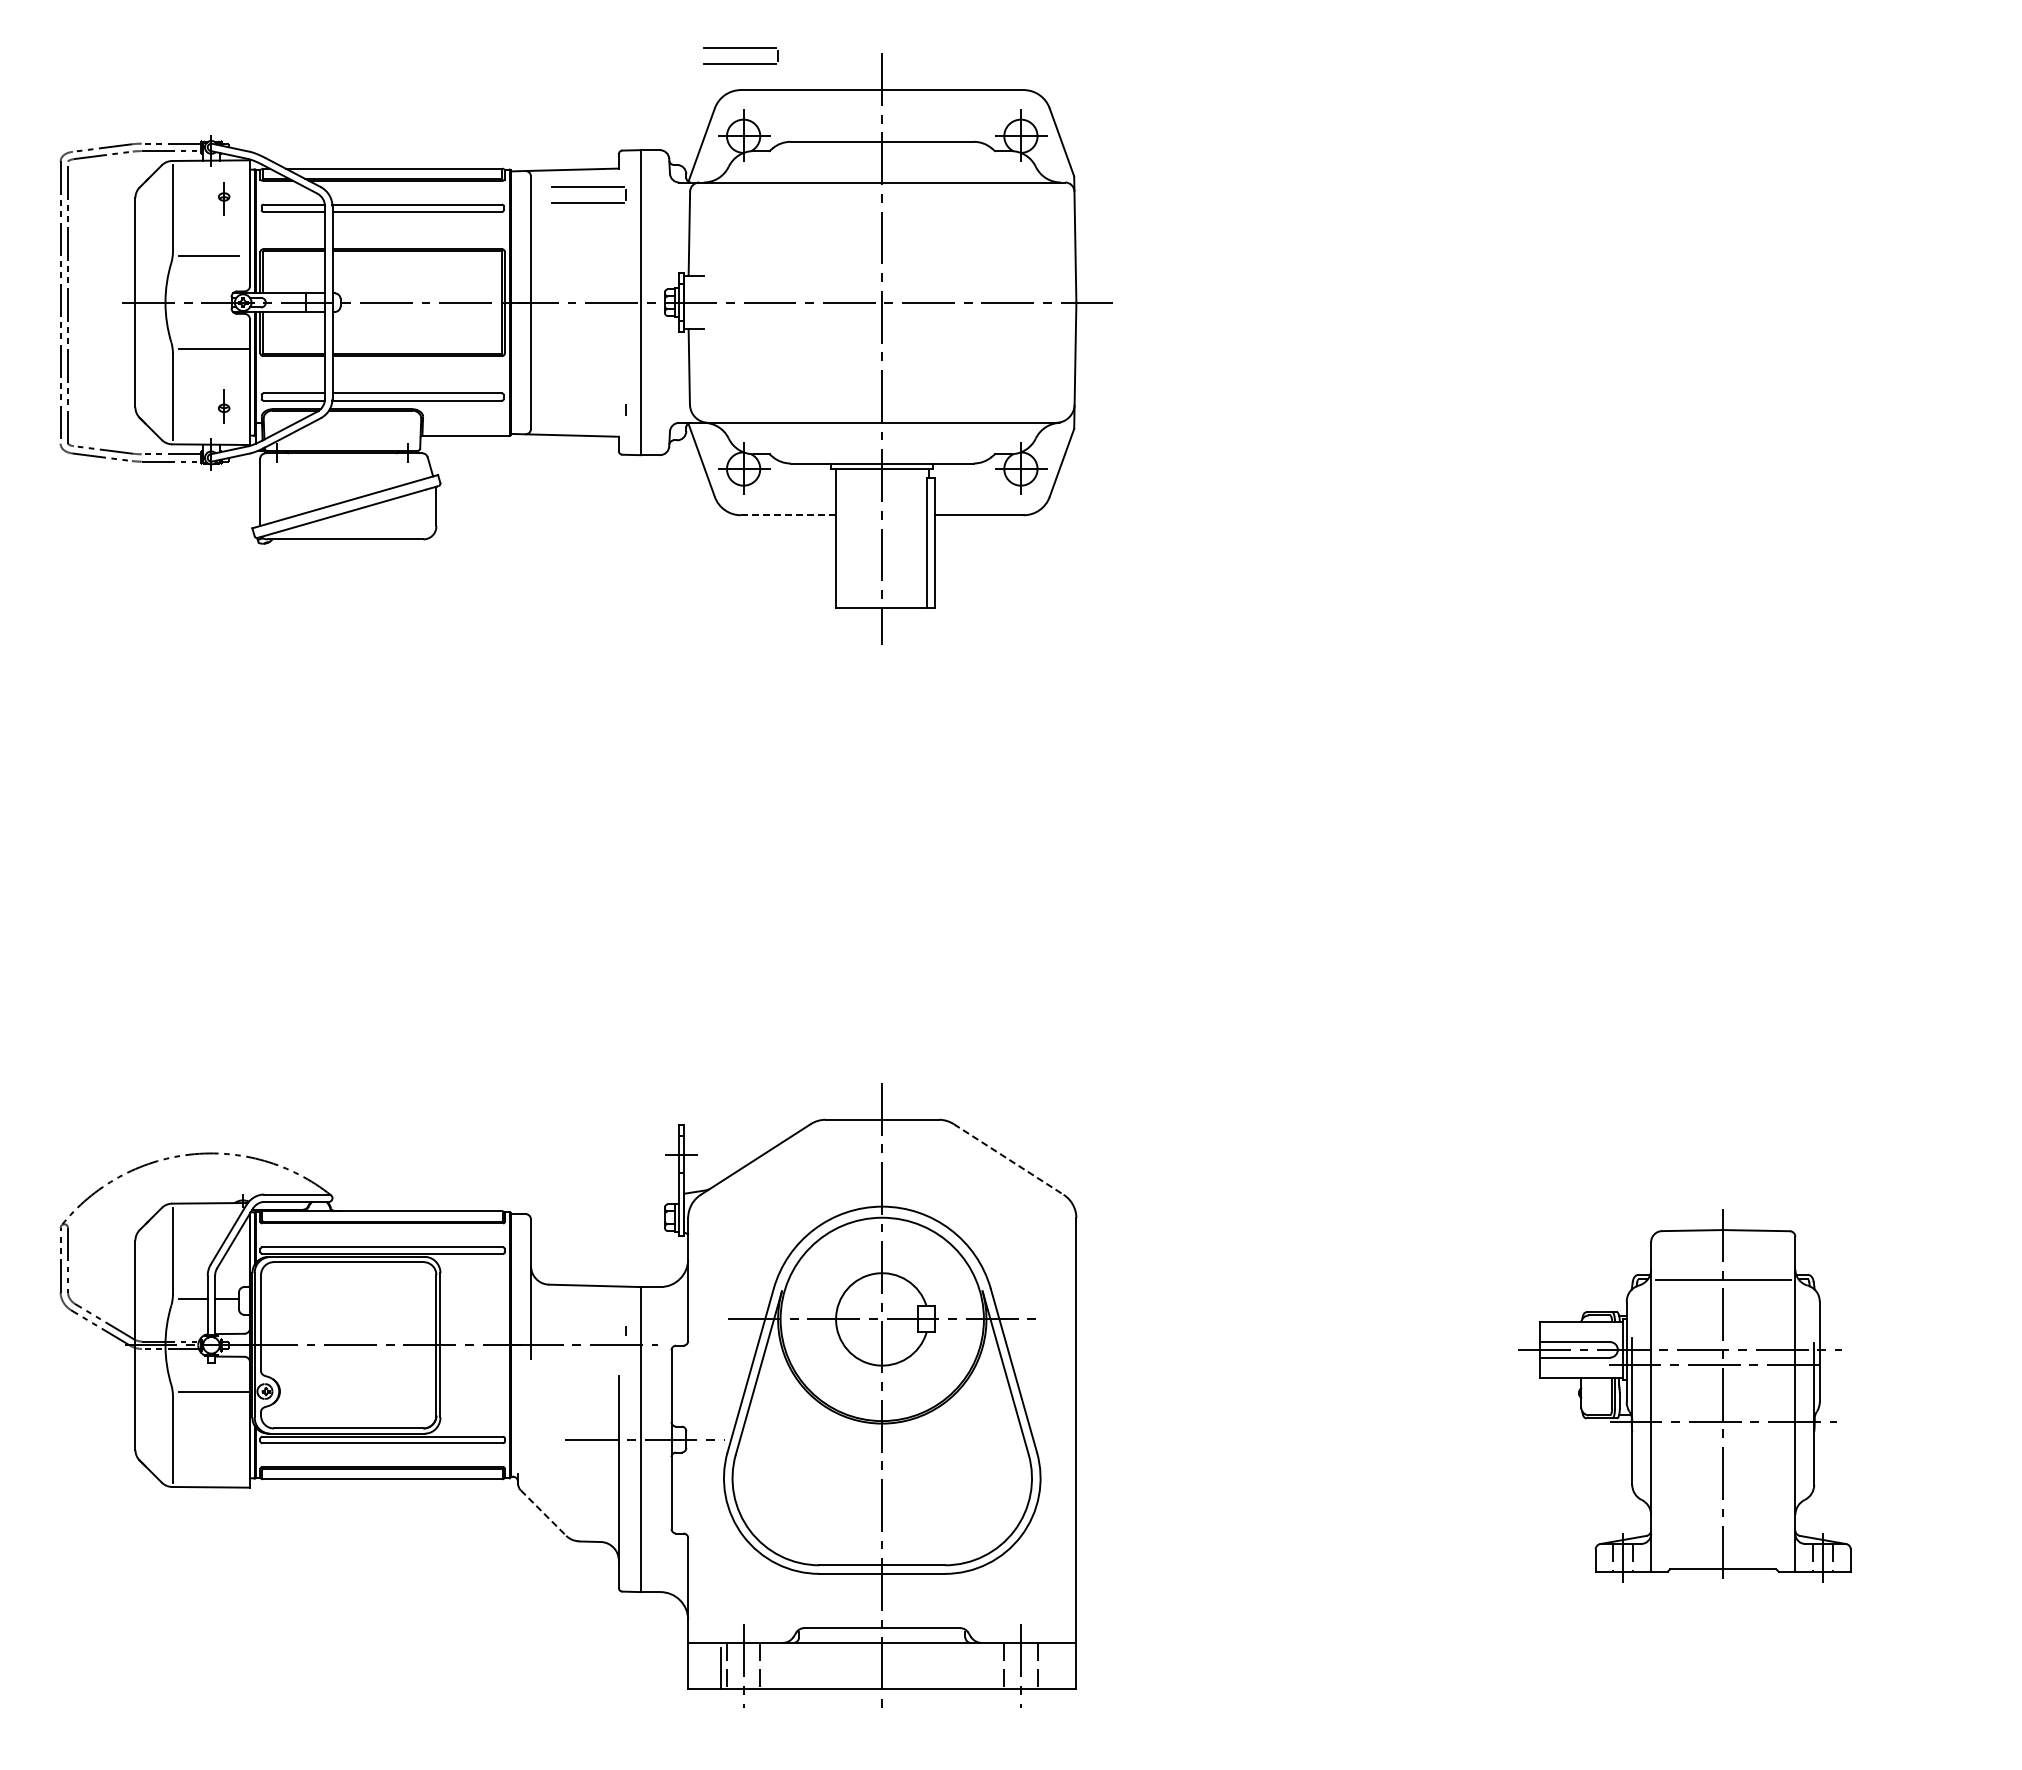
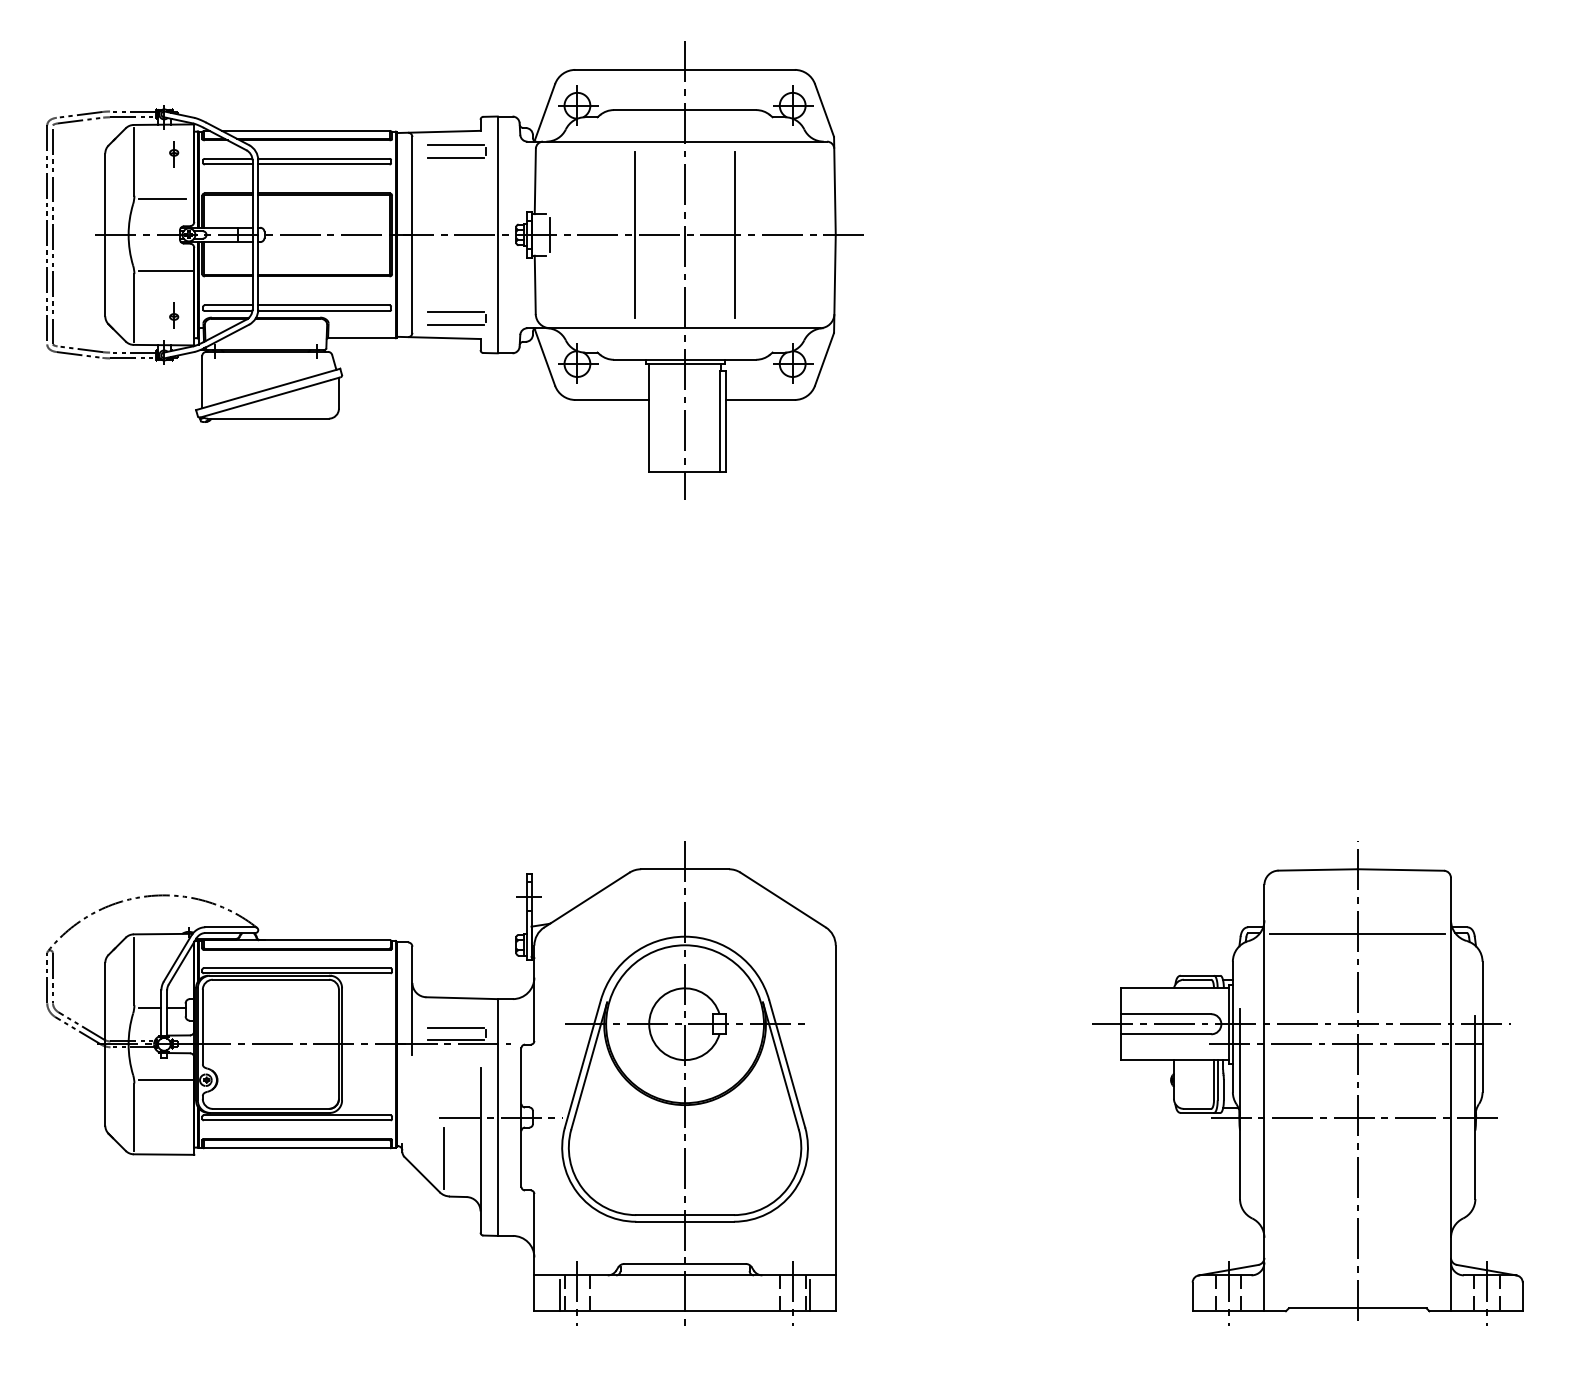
part: (740, 48) -> (575, 37), removed
line: (708, 302) -> (550, 234), added
line: (817, 302) -> (634, 234), added
line: (946, 302) -> (734, 234), added
line: (587, 402) -> (456, 312), added
line: (587, 418) -> (456, 324), added
line: (788, 515) -> (612, 400), dashed -> solid
line: (1009, 1159) -> (783, 900), dashed -> solid
line: (587, 1324) -> (456, 1028), added
line: (587, 1339) -> (456, 1039), added
part: (1684, 1395) -> (1307, 1083), size x1.67
line: (571, 1491) -> (443, 1157), added
line: (543, 1513) -> (422, 1174), dashed -> solid
line: (1043, 1668) -> (810, 1295), added

